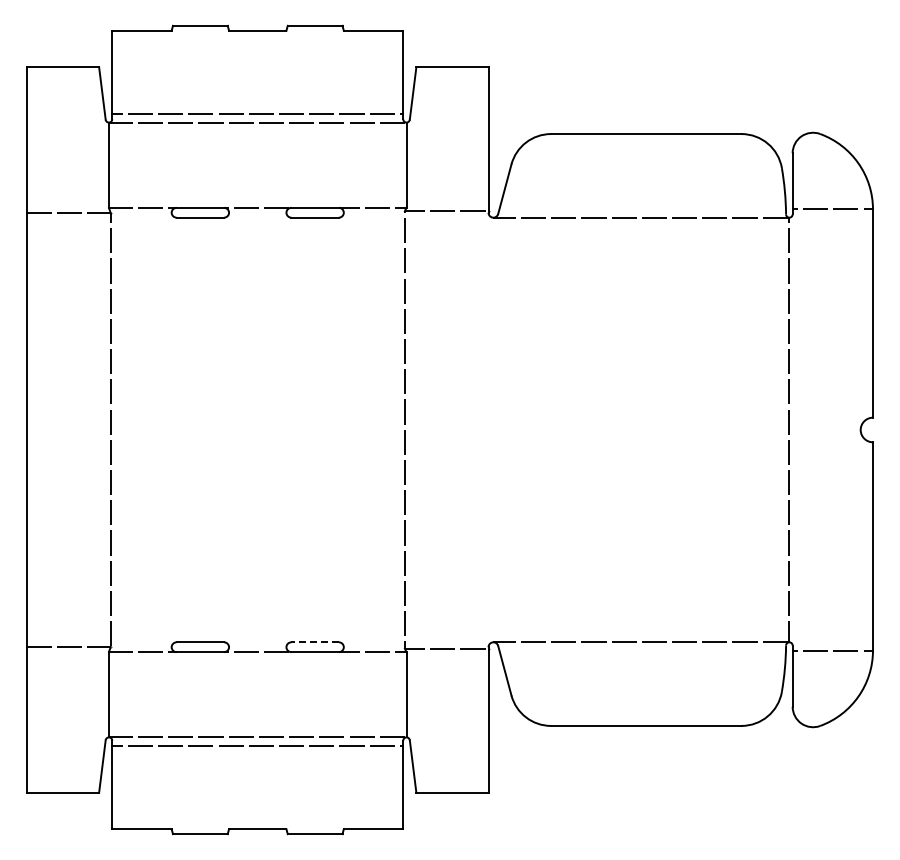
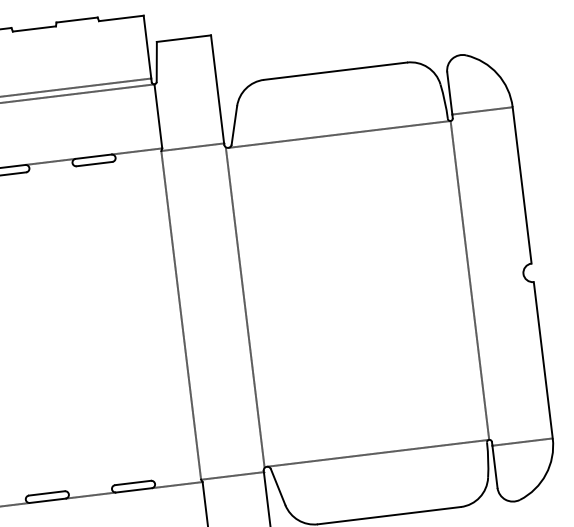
line: (490, 429) -> (245, 307), added
line: (315, 642) -> (133, 483), dashed -> solid

